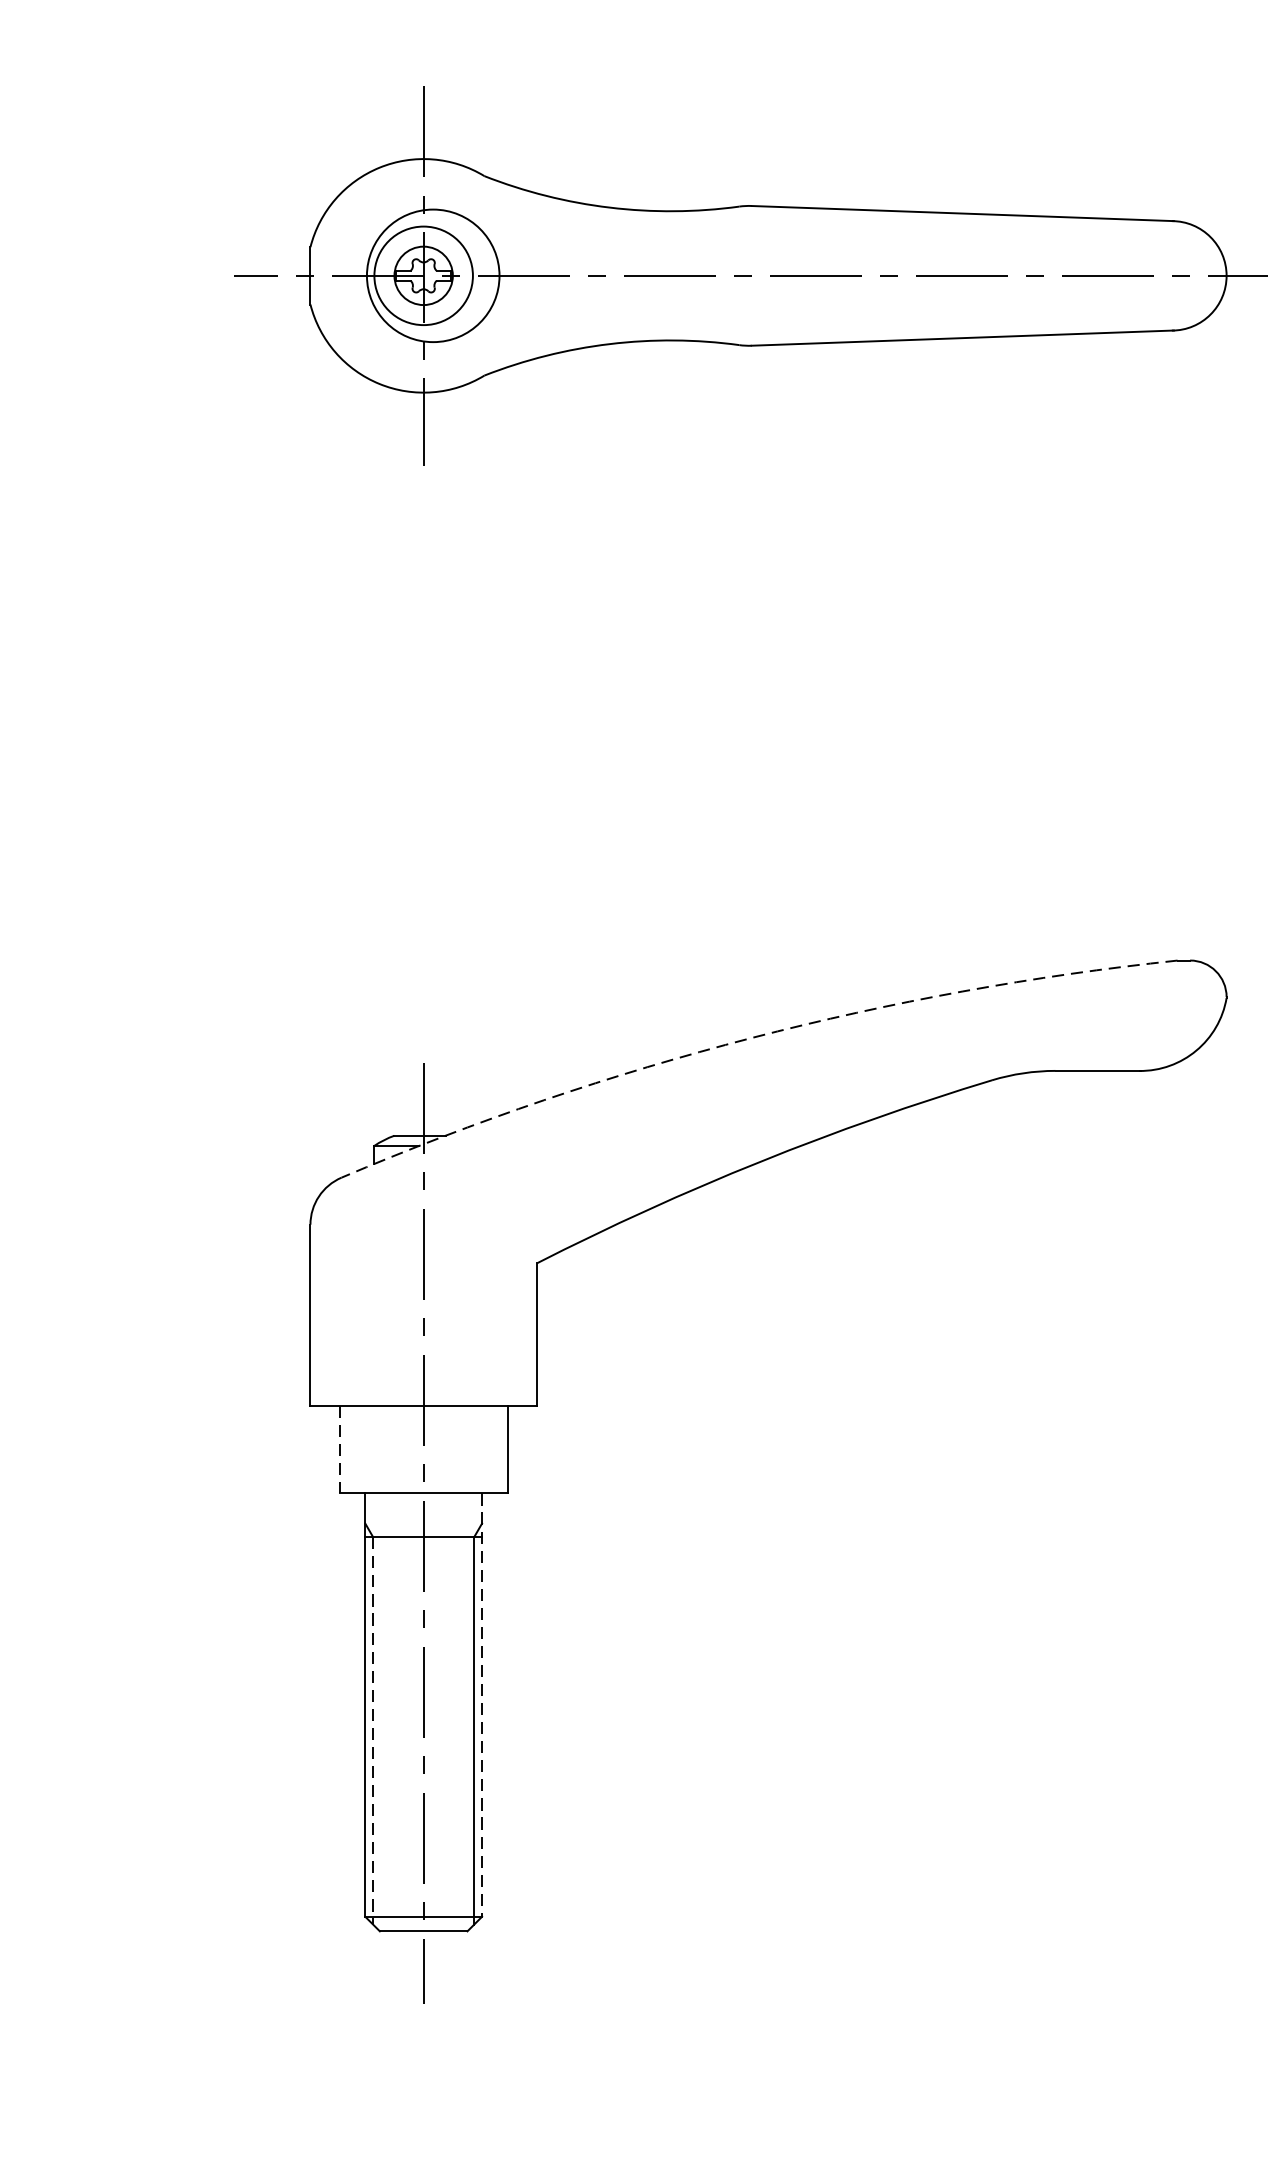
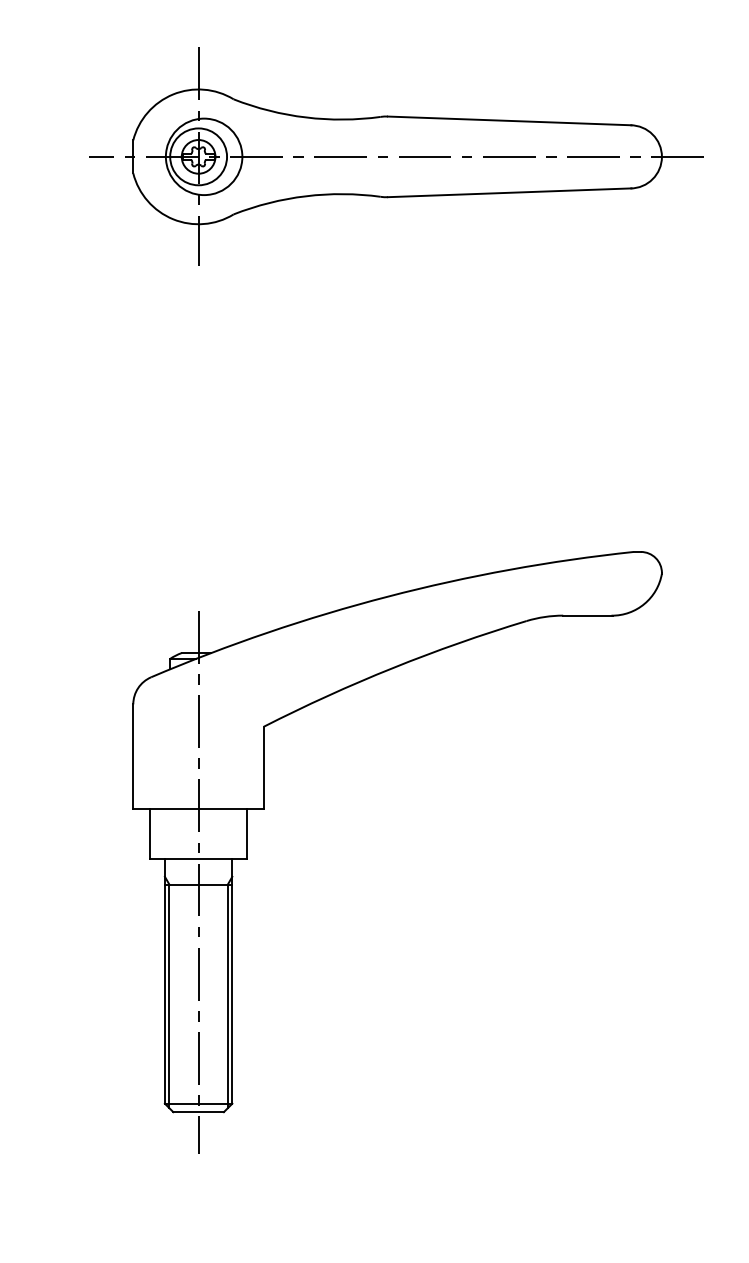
arc: (750, 1037) -> (387, 596), dashed -> solid
line: (340, 1450) -> (150, 834), dashed -> solid
line: (482, 1706) -> (232, 982), dashed -> solid
line: (373, 1730) -> (169, 996), dashed -> solid

